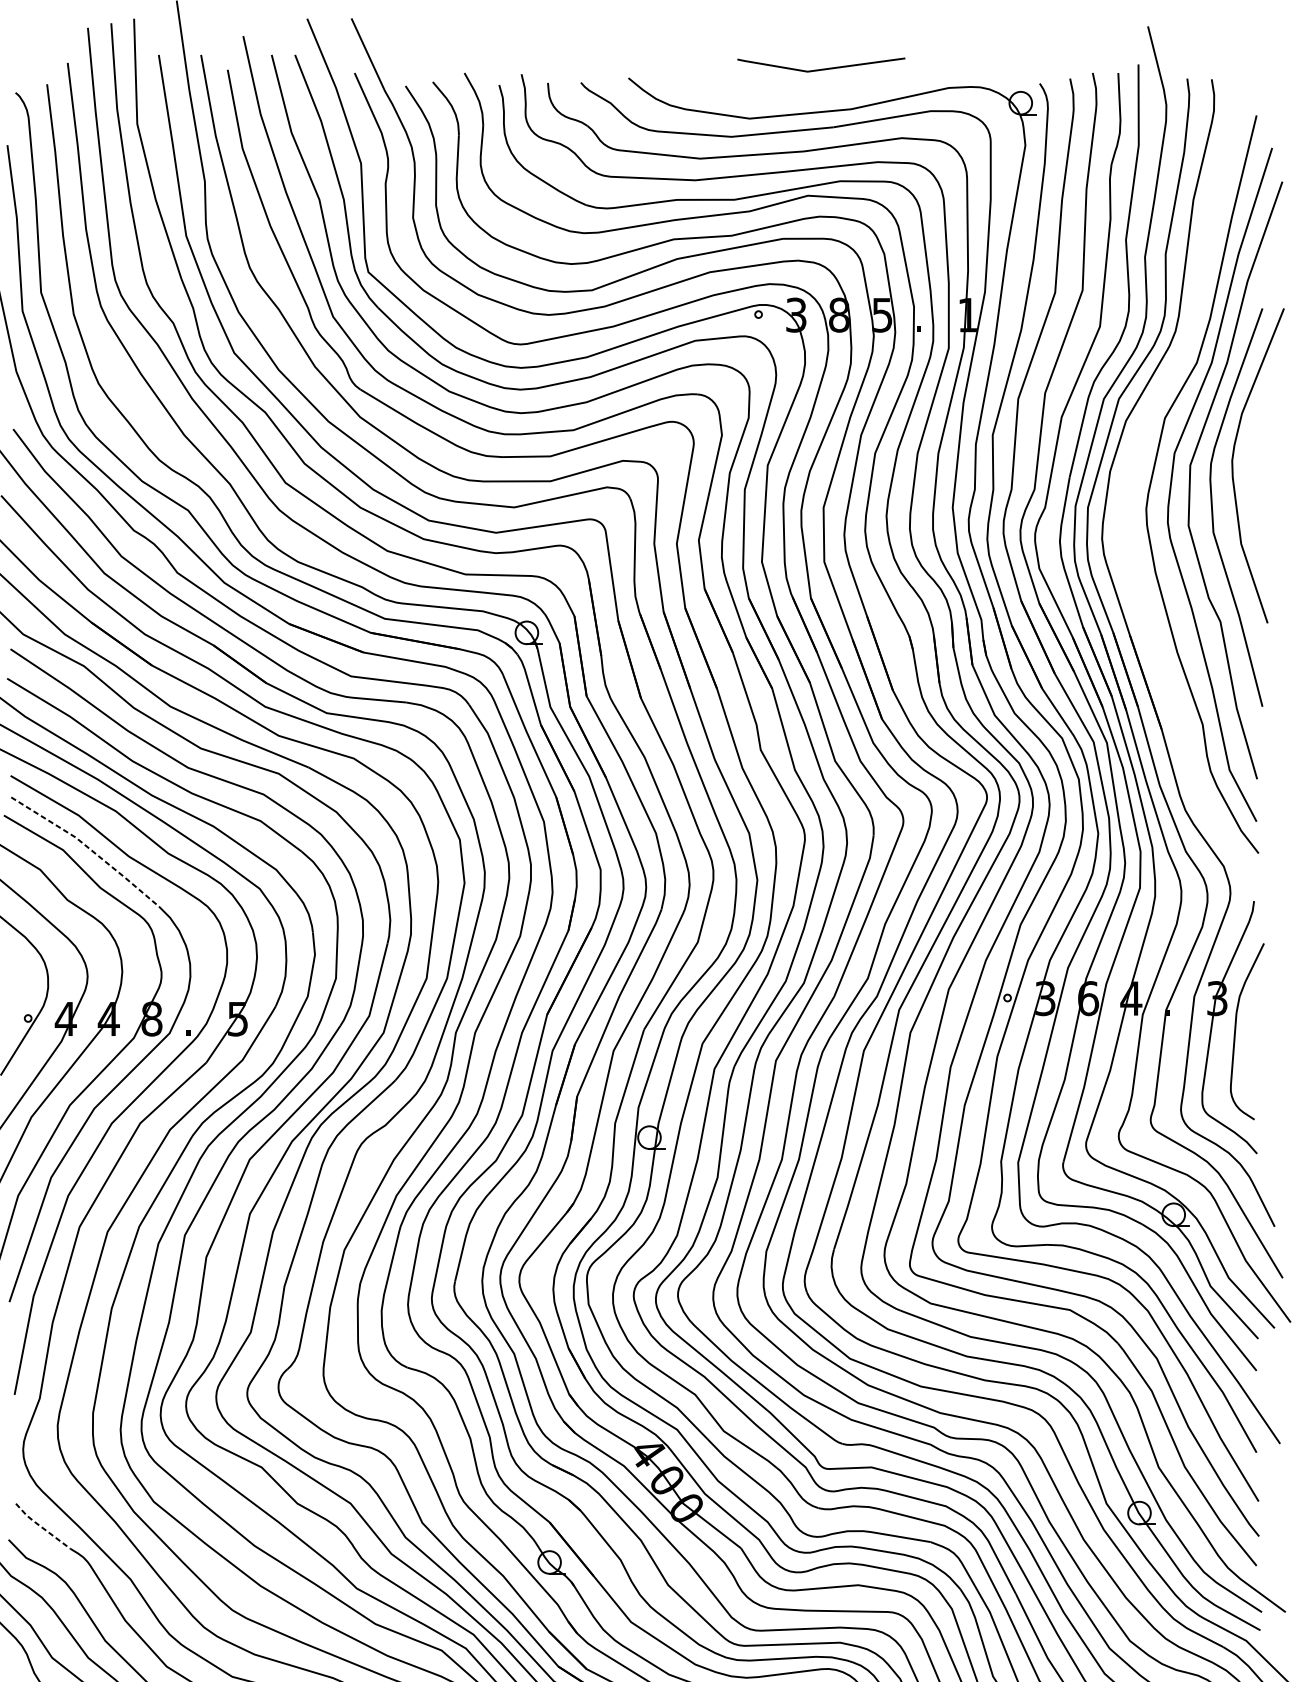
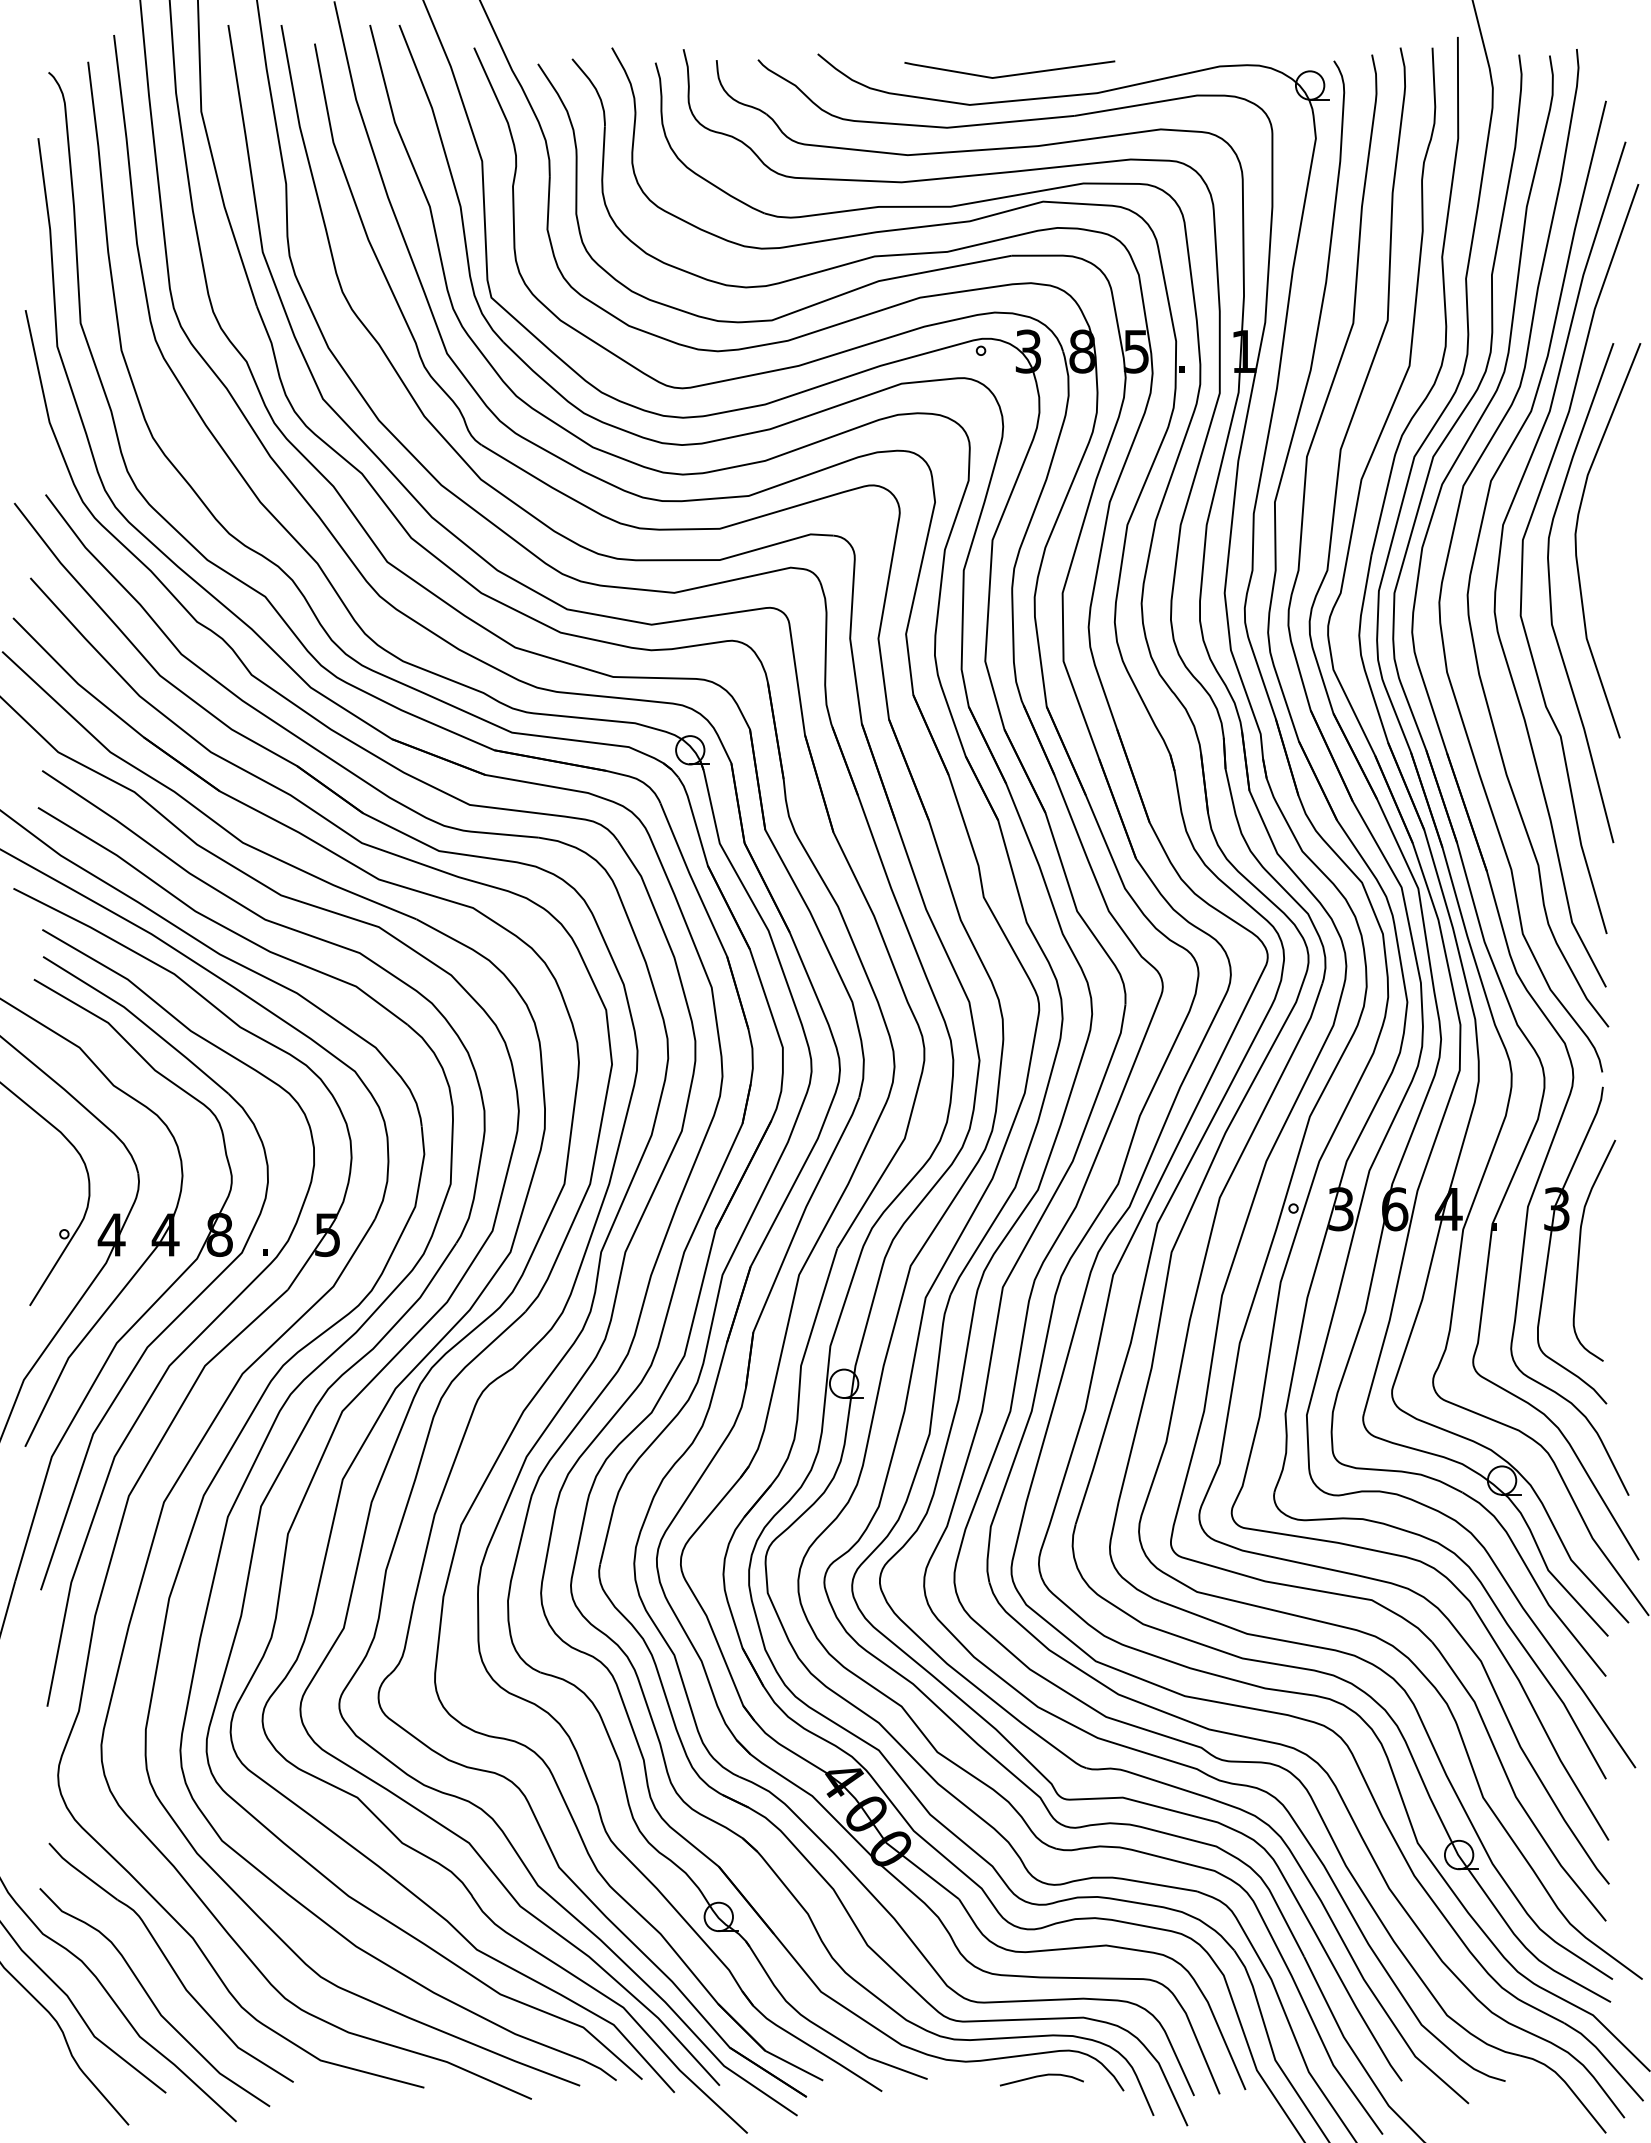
line: (821, 68) -> (1009, 74), moved
curve: (1133, 469) -> (1451, 545), added
line: (88, 848) -> (140, 1020), dashed -> solid
line: (41, 1527) -> (81, 1872), dashed -> solid

